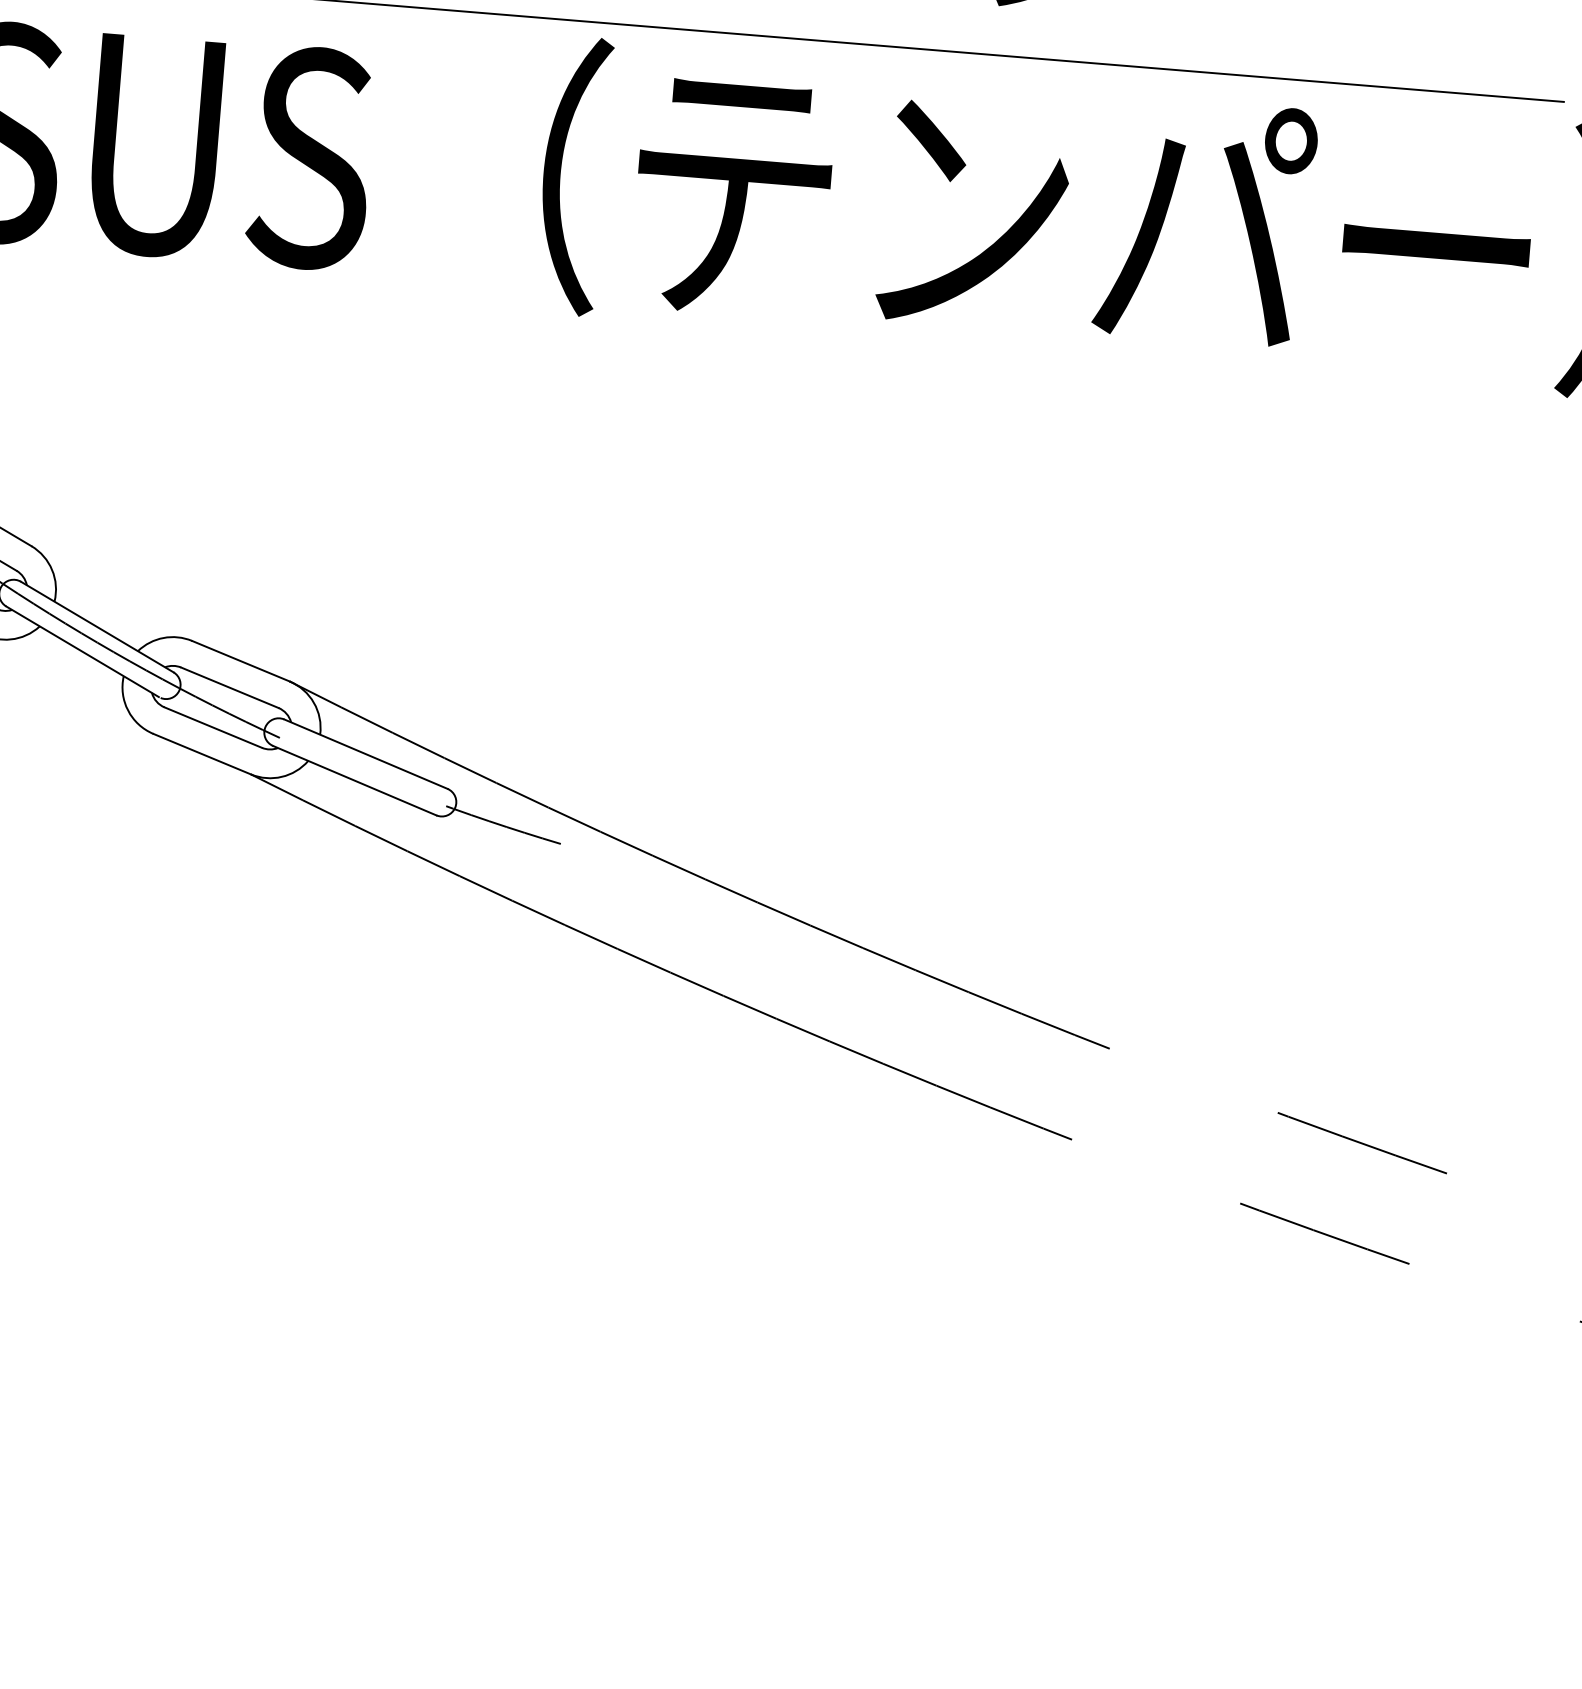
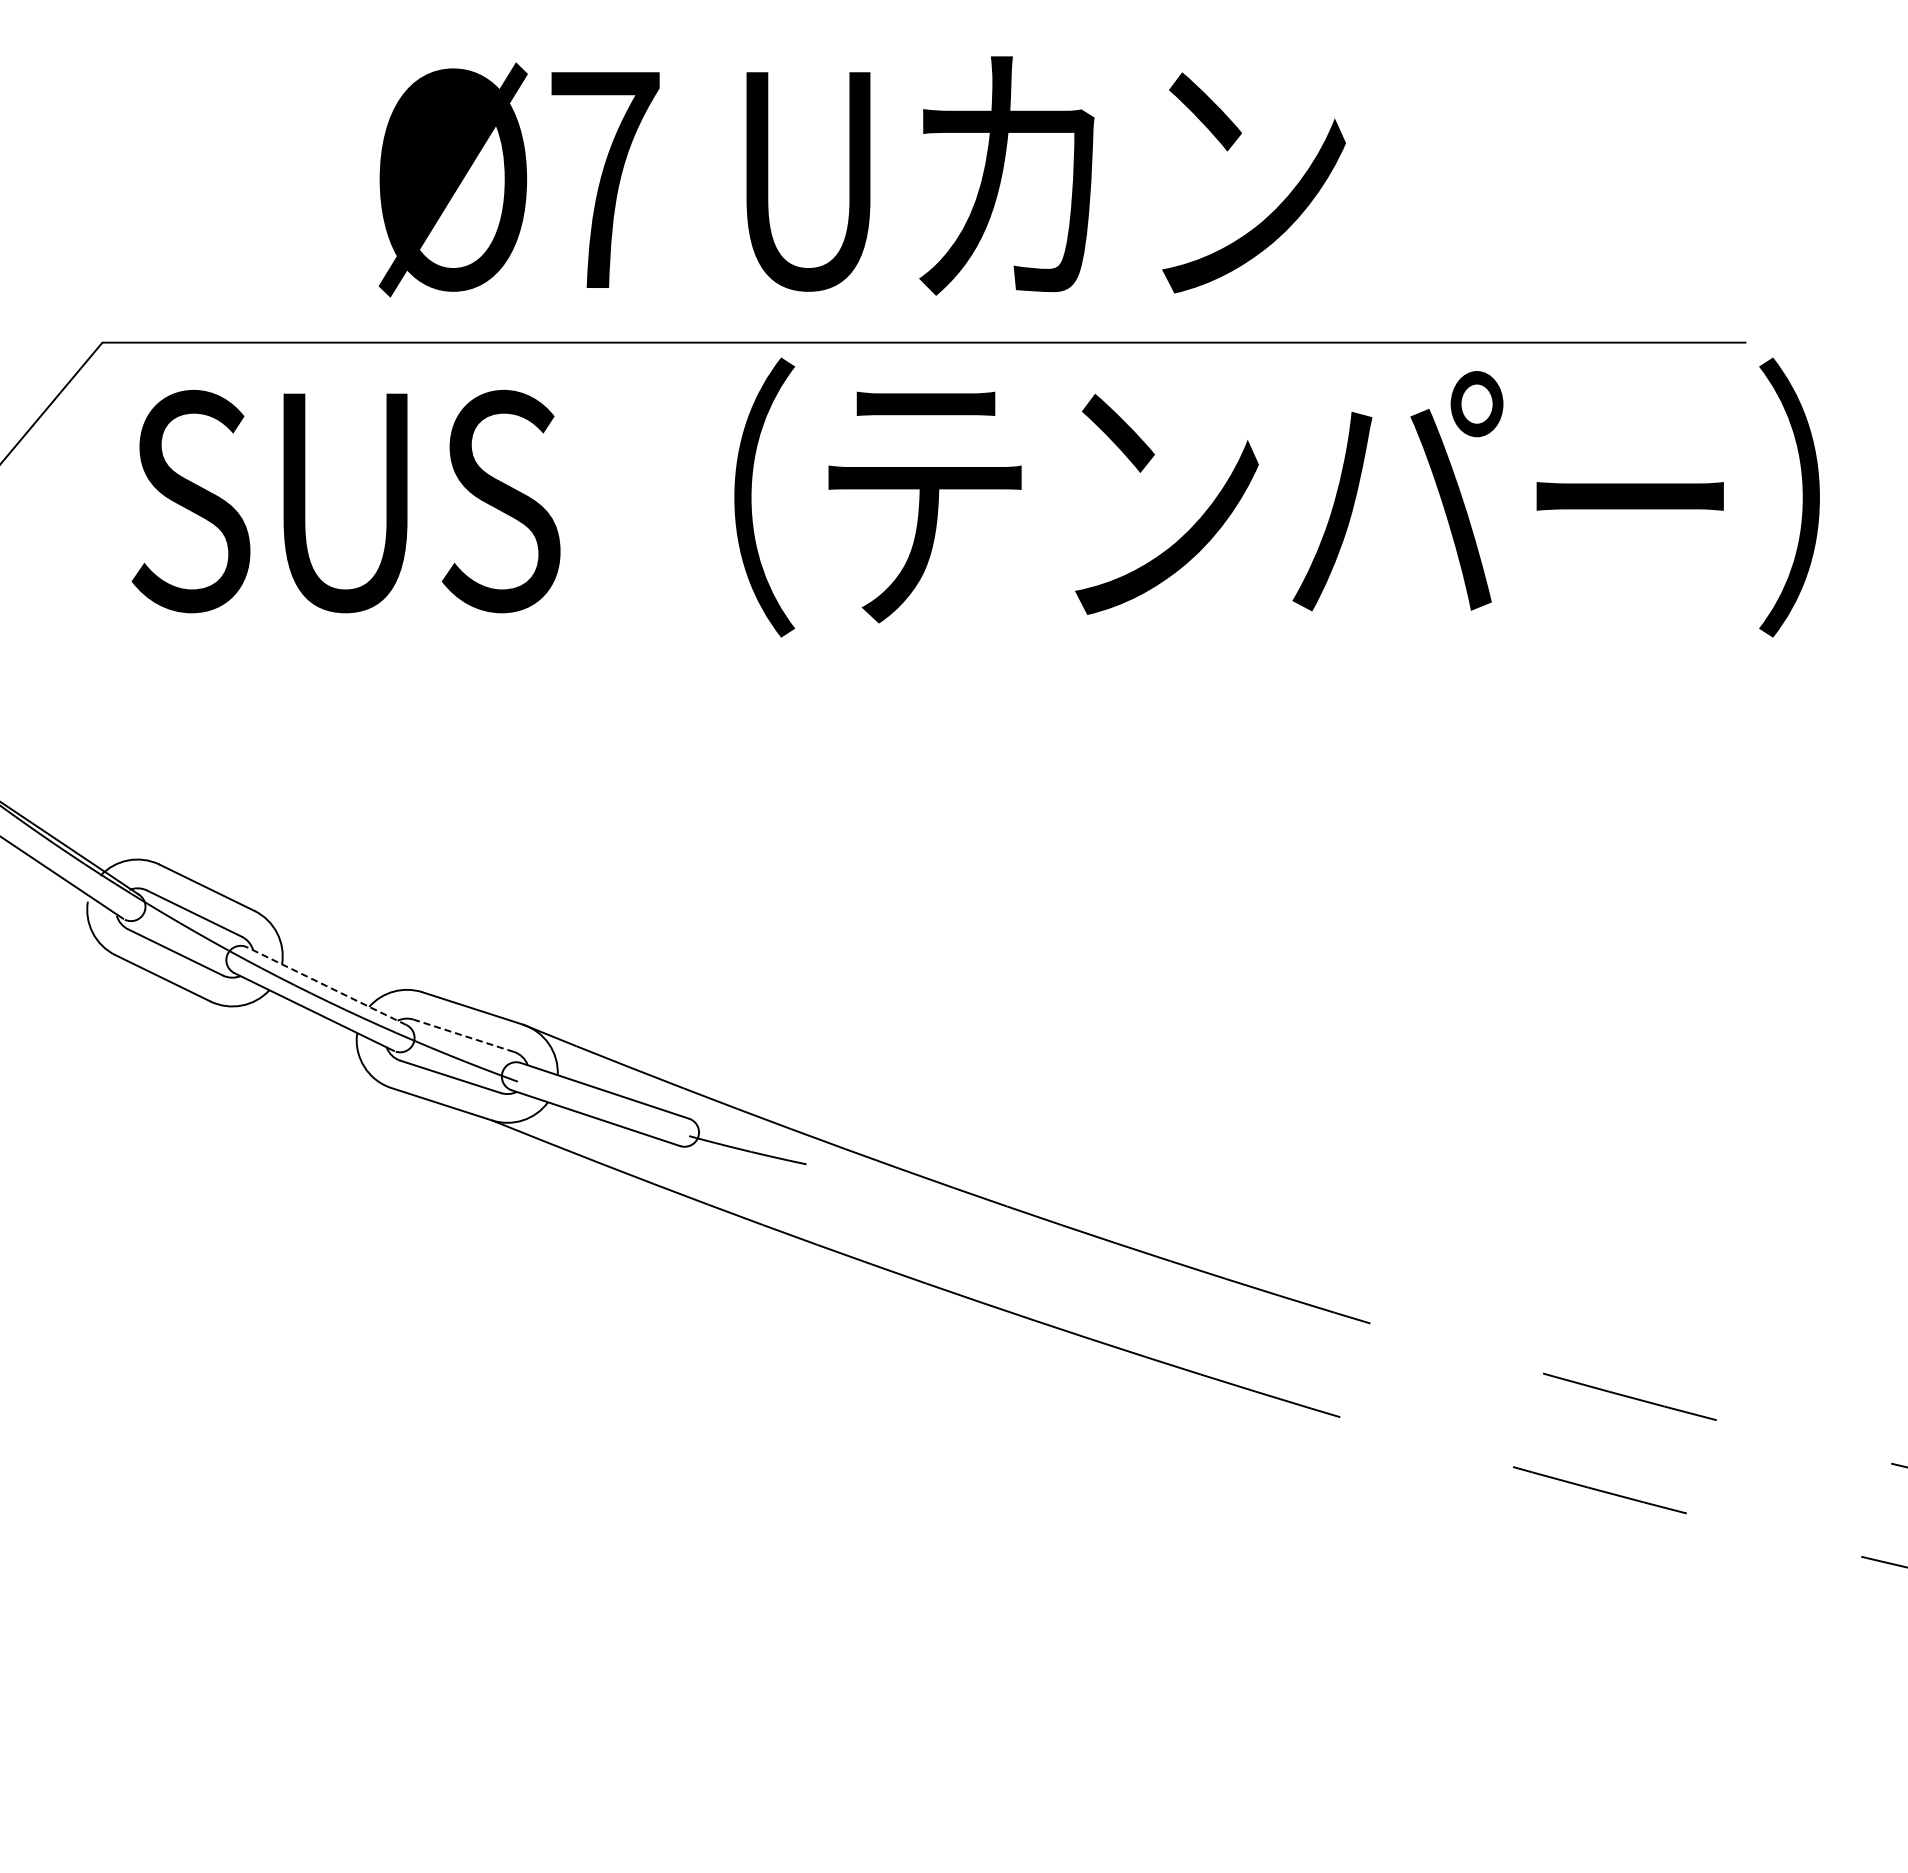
line: (96, 627) -> (326, 986), solid -> dashed
line: (229, 687) -> (463, 1035), solid -> dashed

